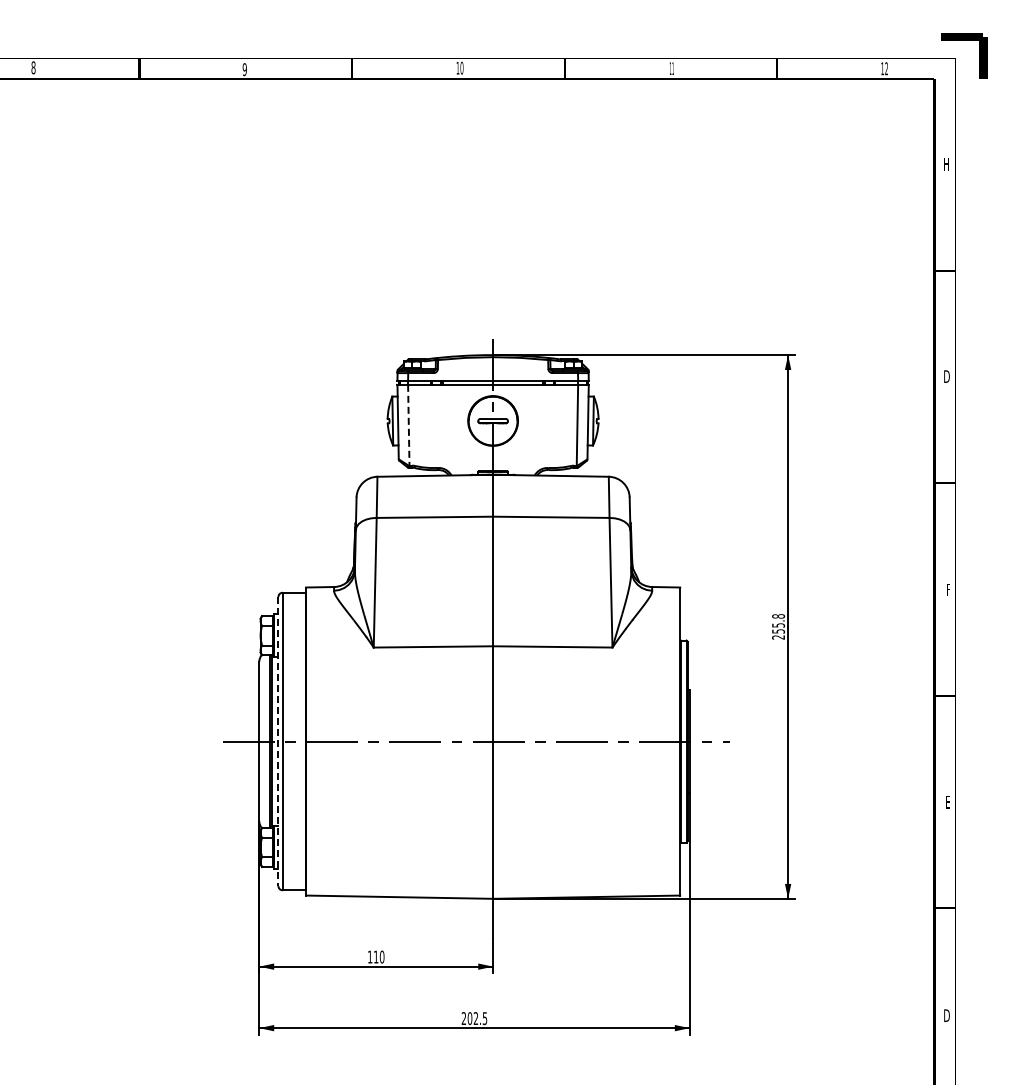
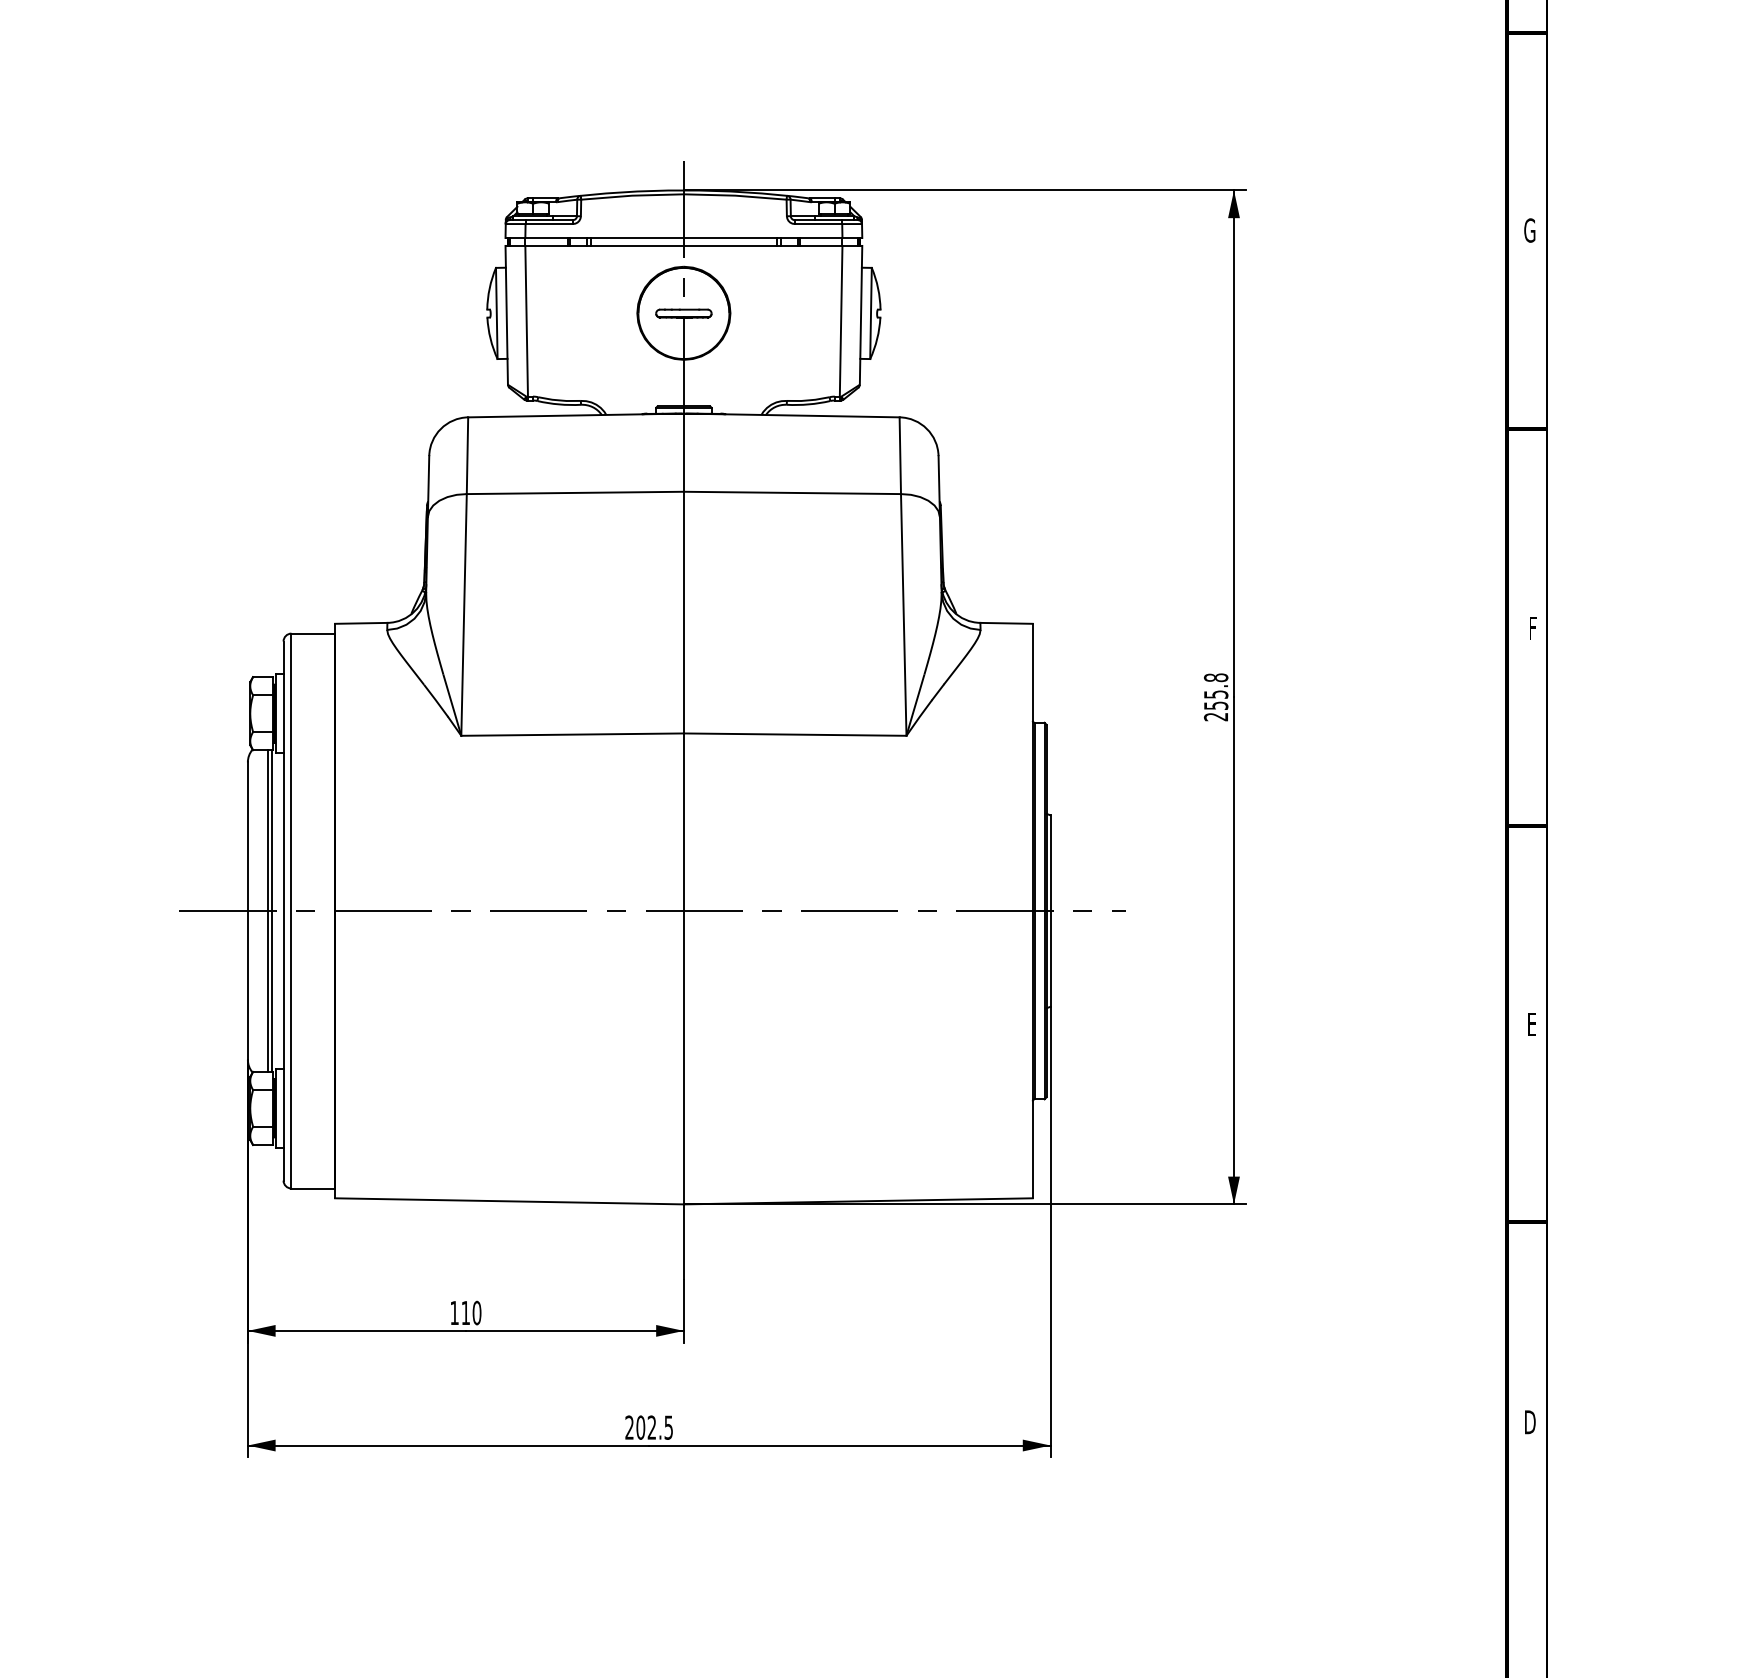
text: (946, 376) -> (1529, 230), D -> G
line: (408, 425) -> (526, 321), dashed -> solid
line: (278, 741) -> (283, 910), dashed -> solid

